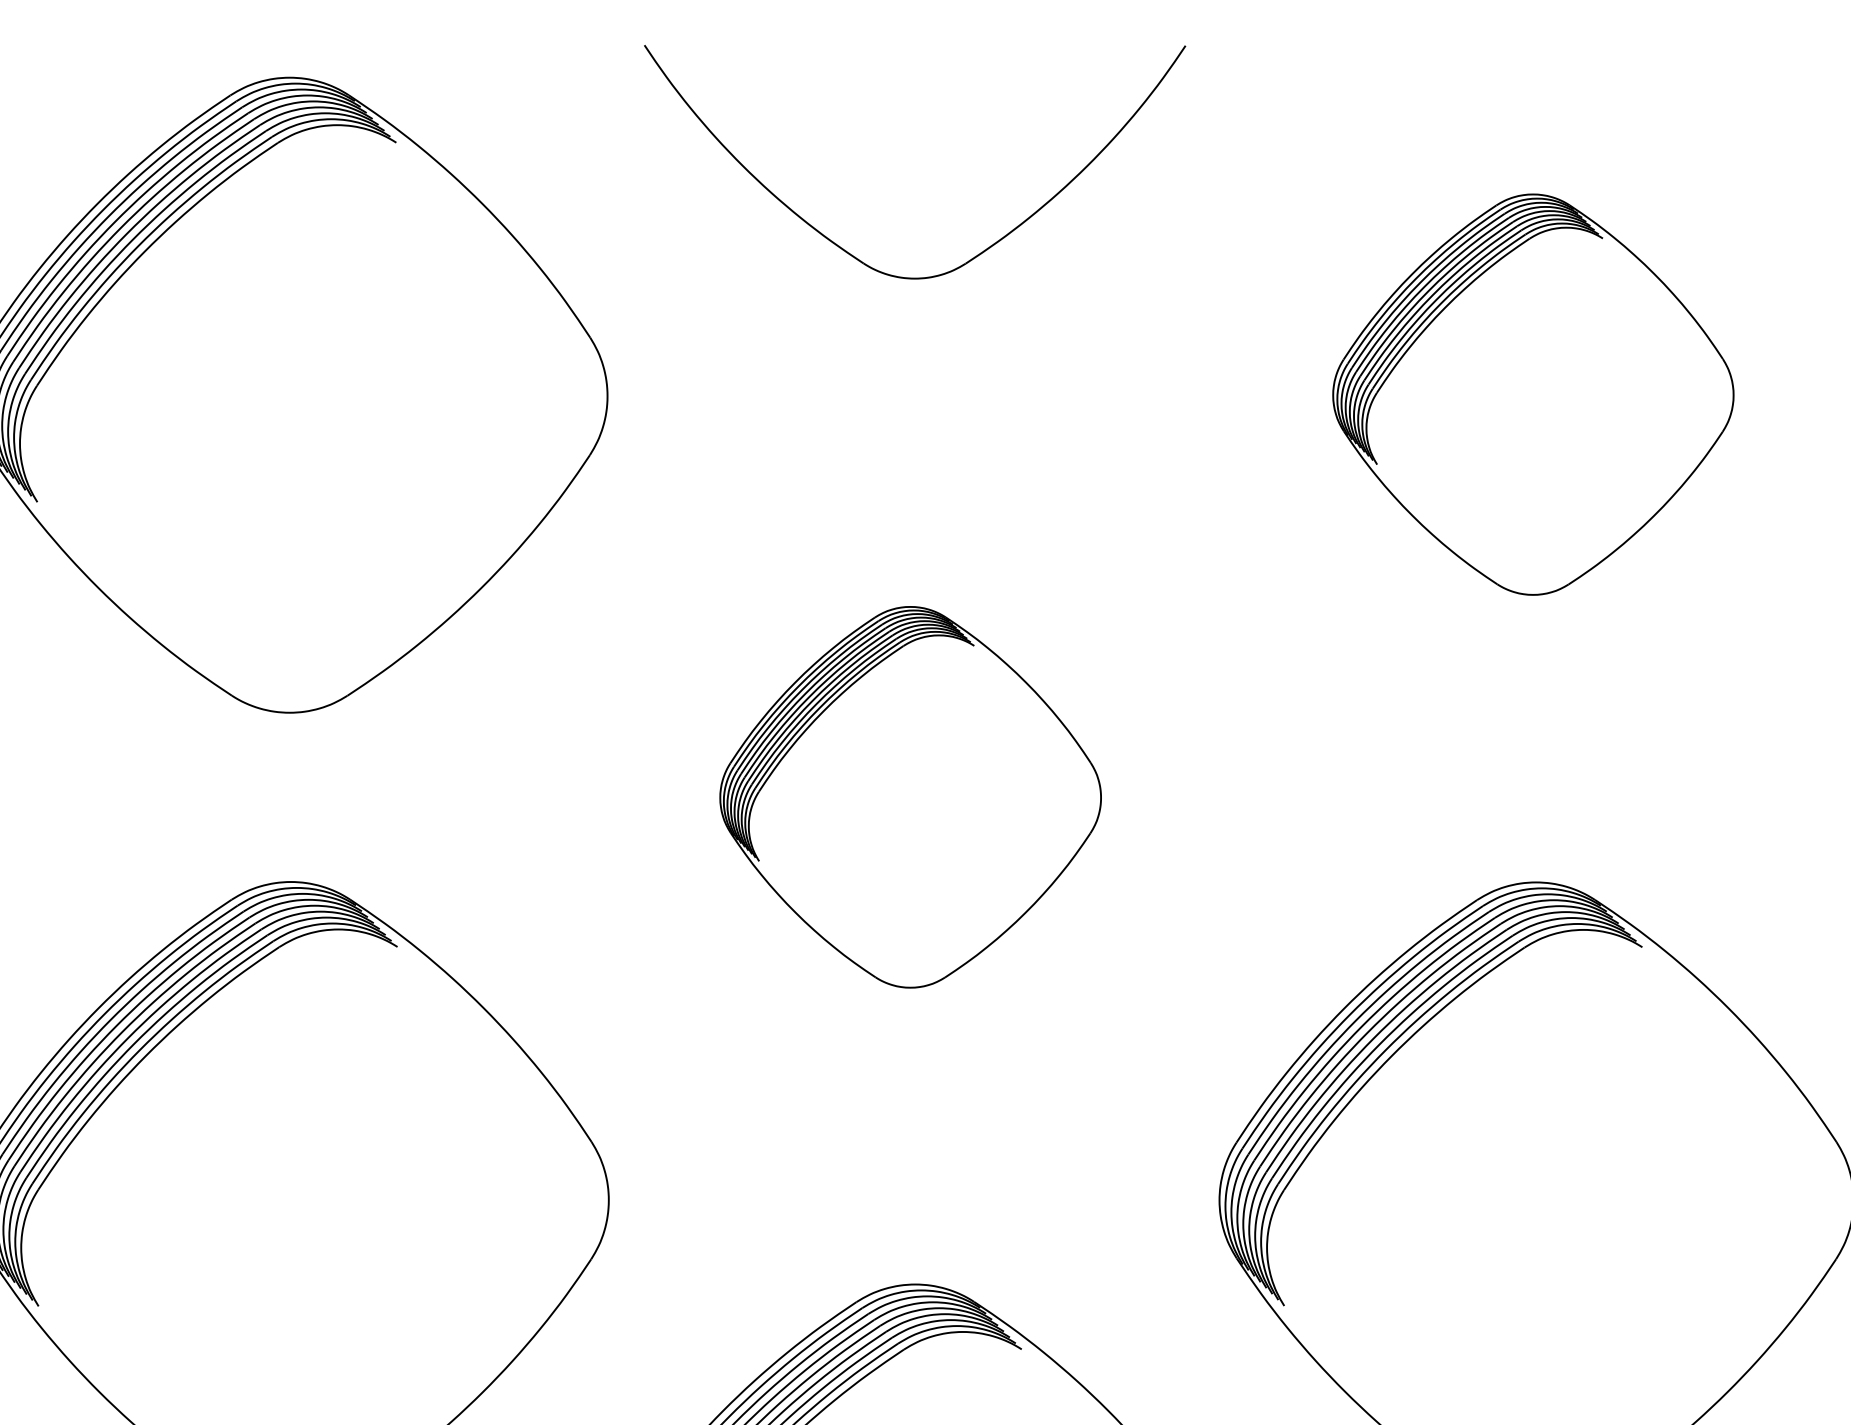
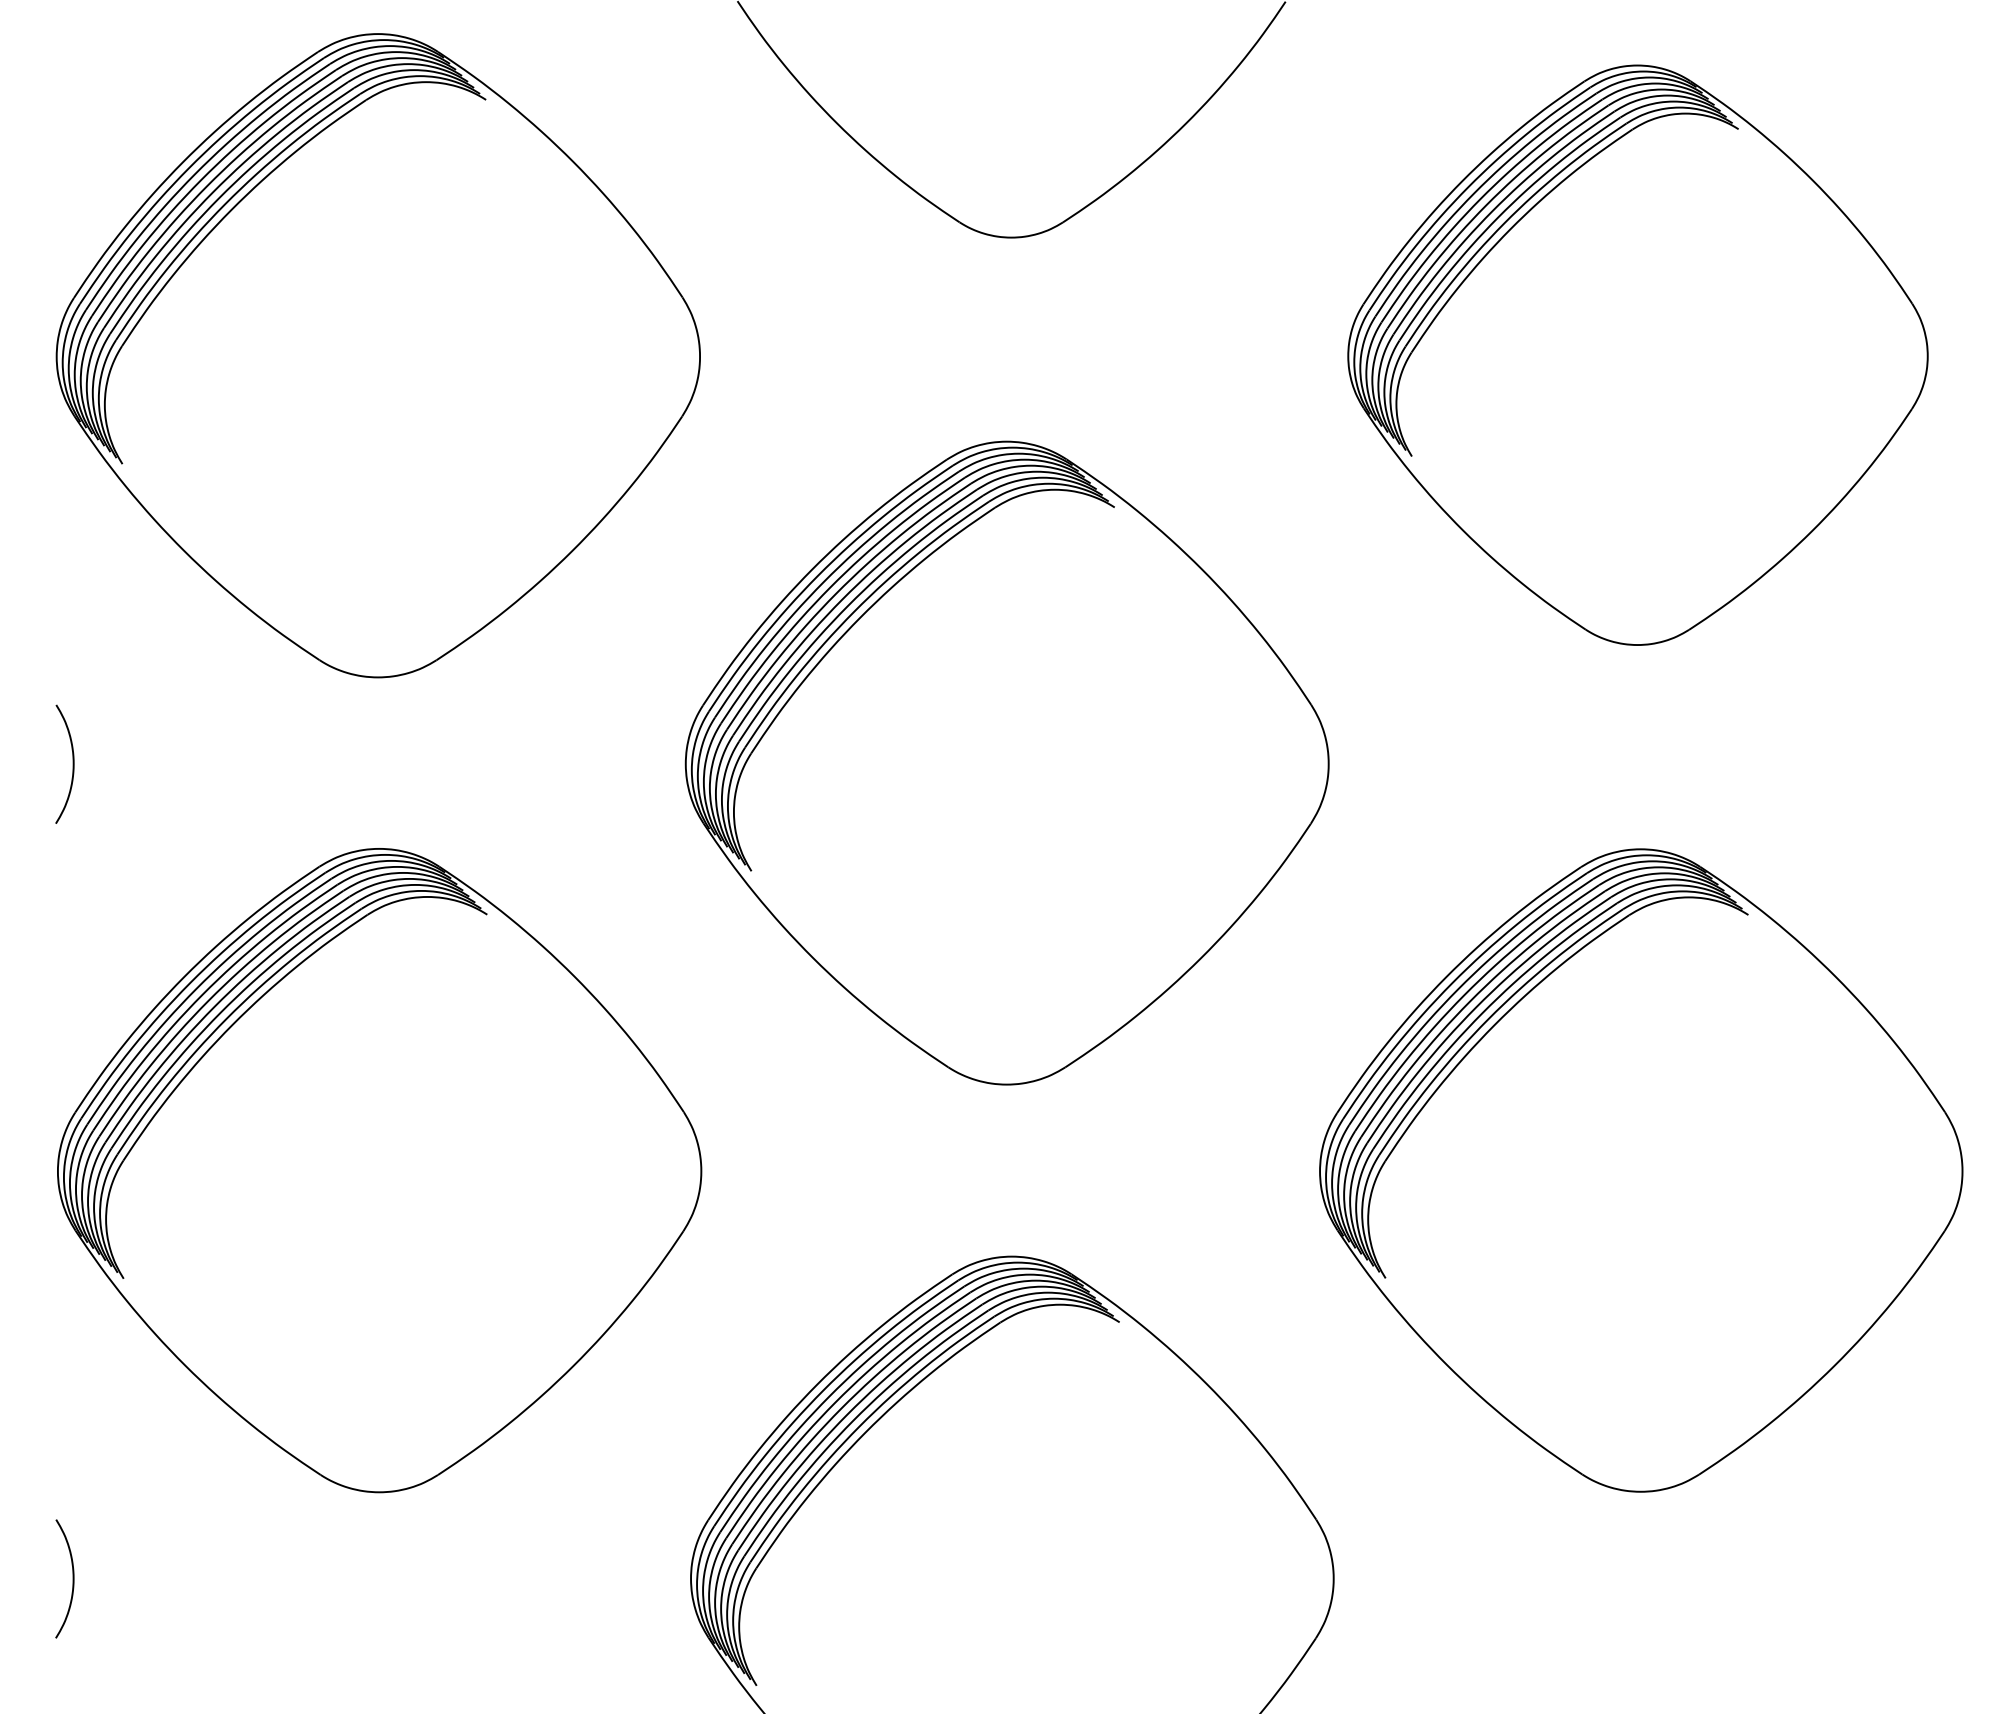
part: (1532, 394) -> (1637, 354), size x1.43
part: (910, 796) -> (1006, 762), size x1.67

